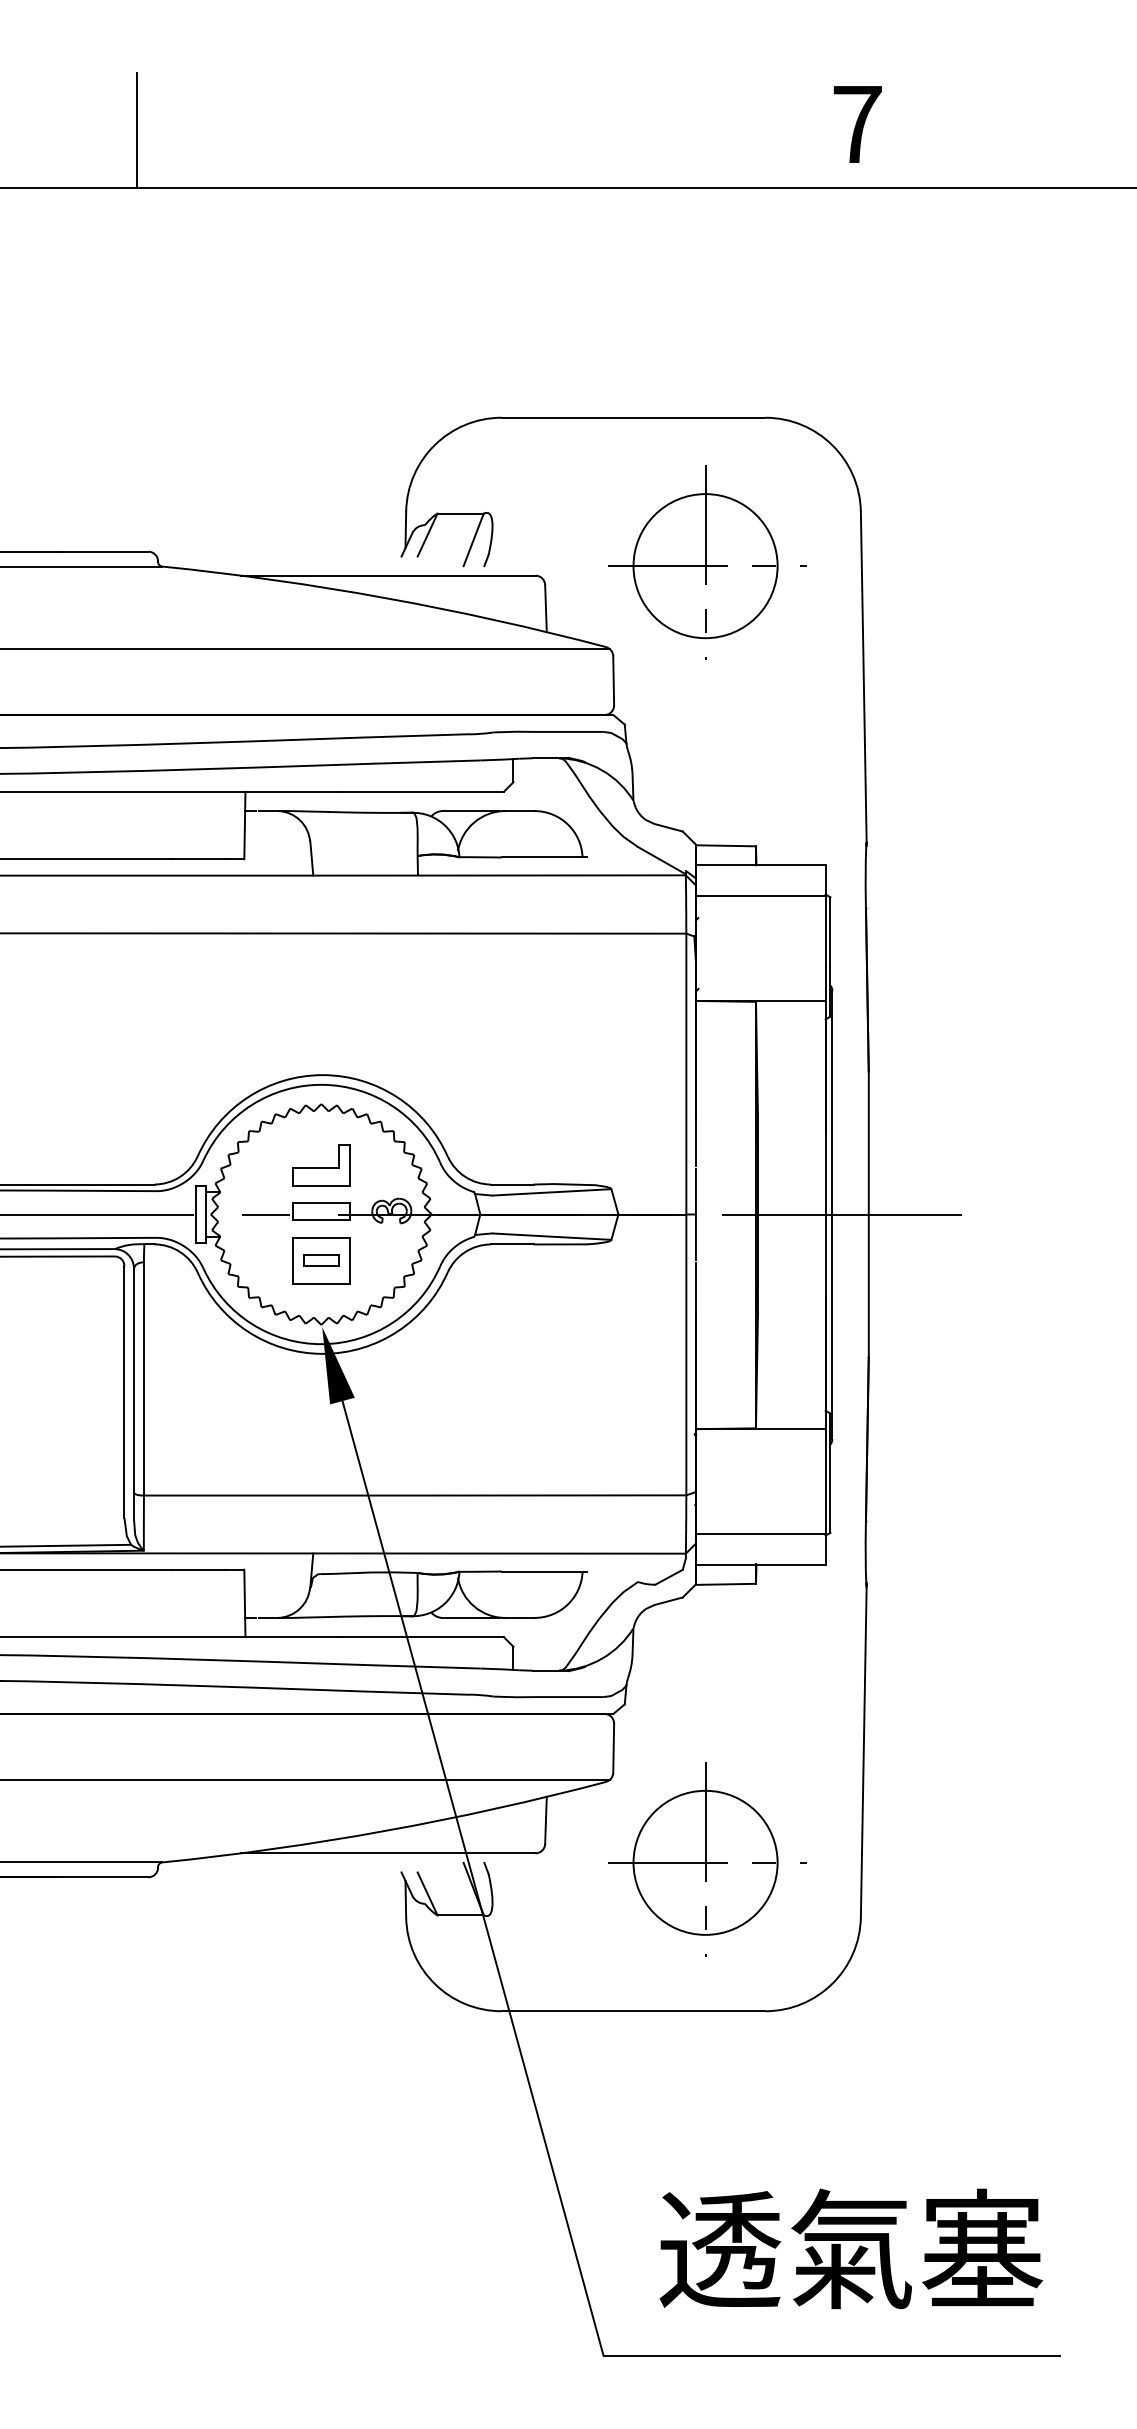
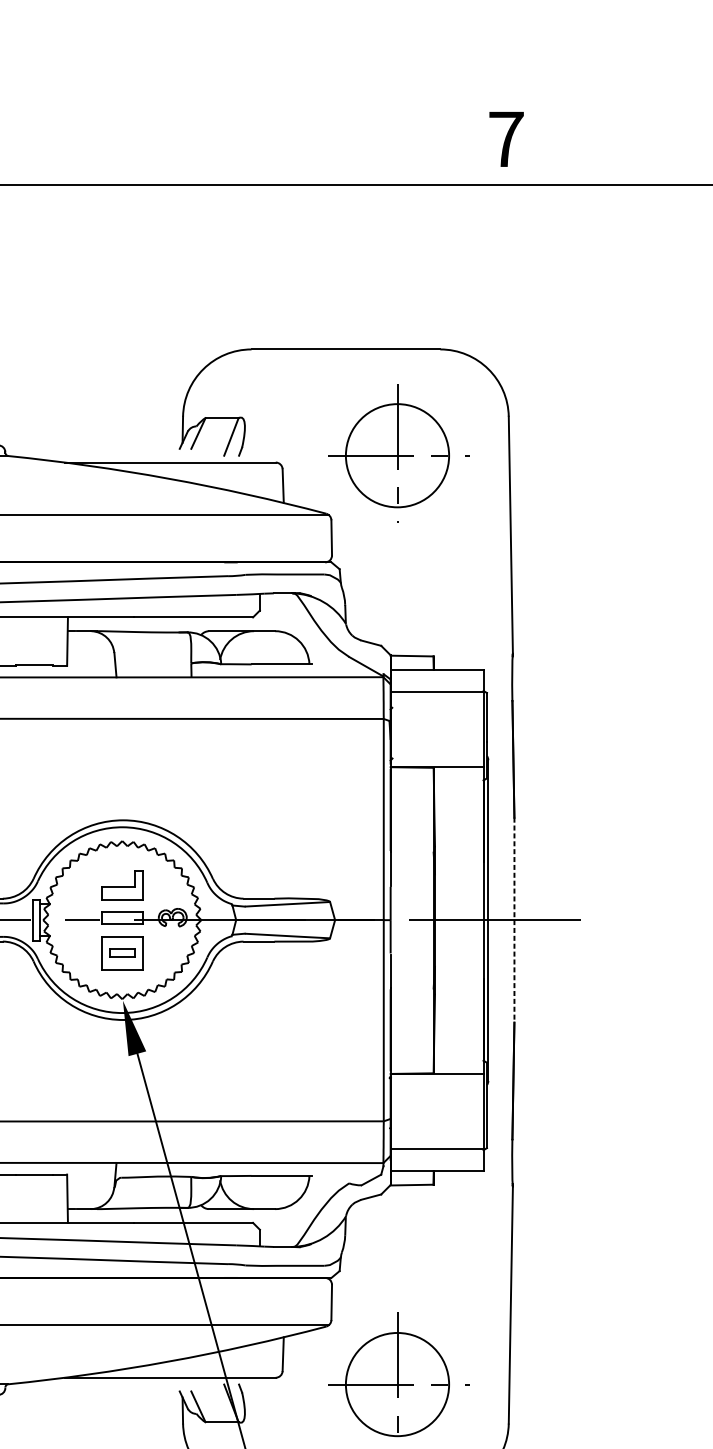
line: (868, 1215) -> (514, 920), solid -> dashed

